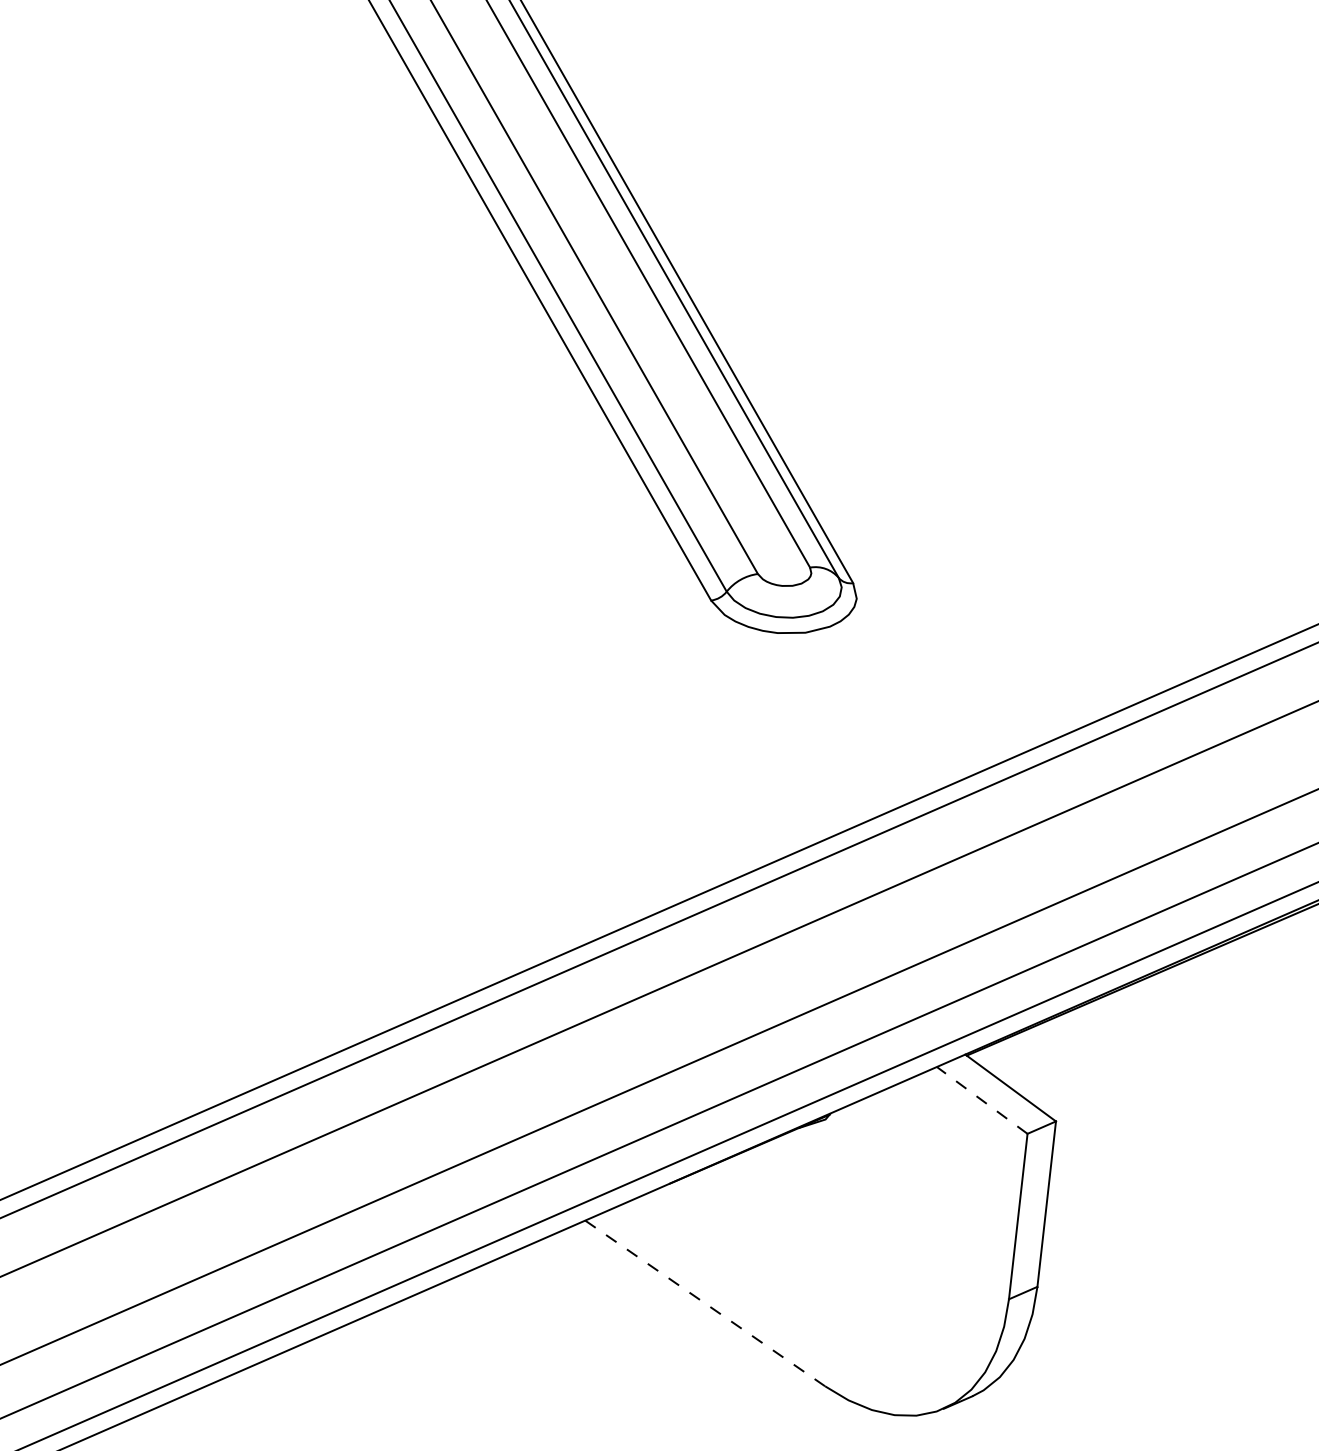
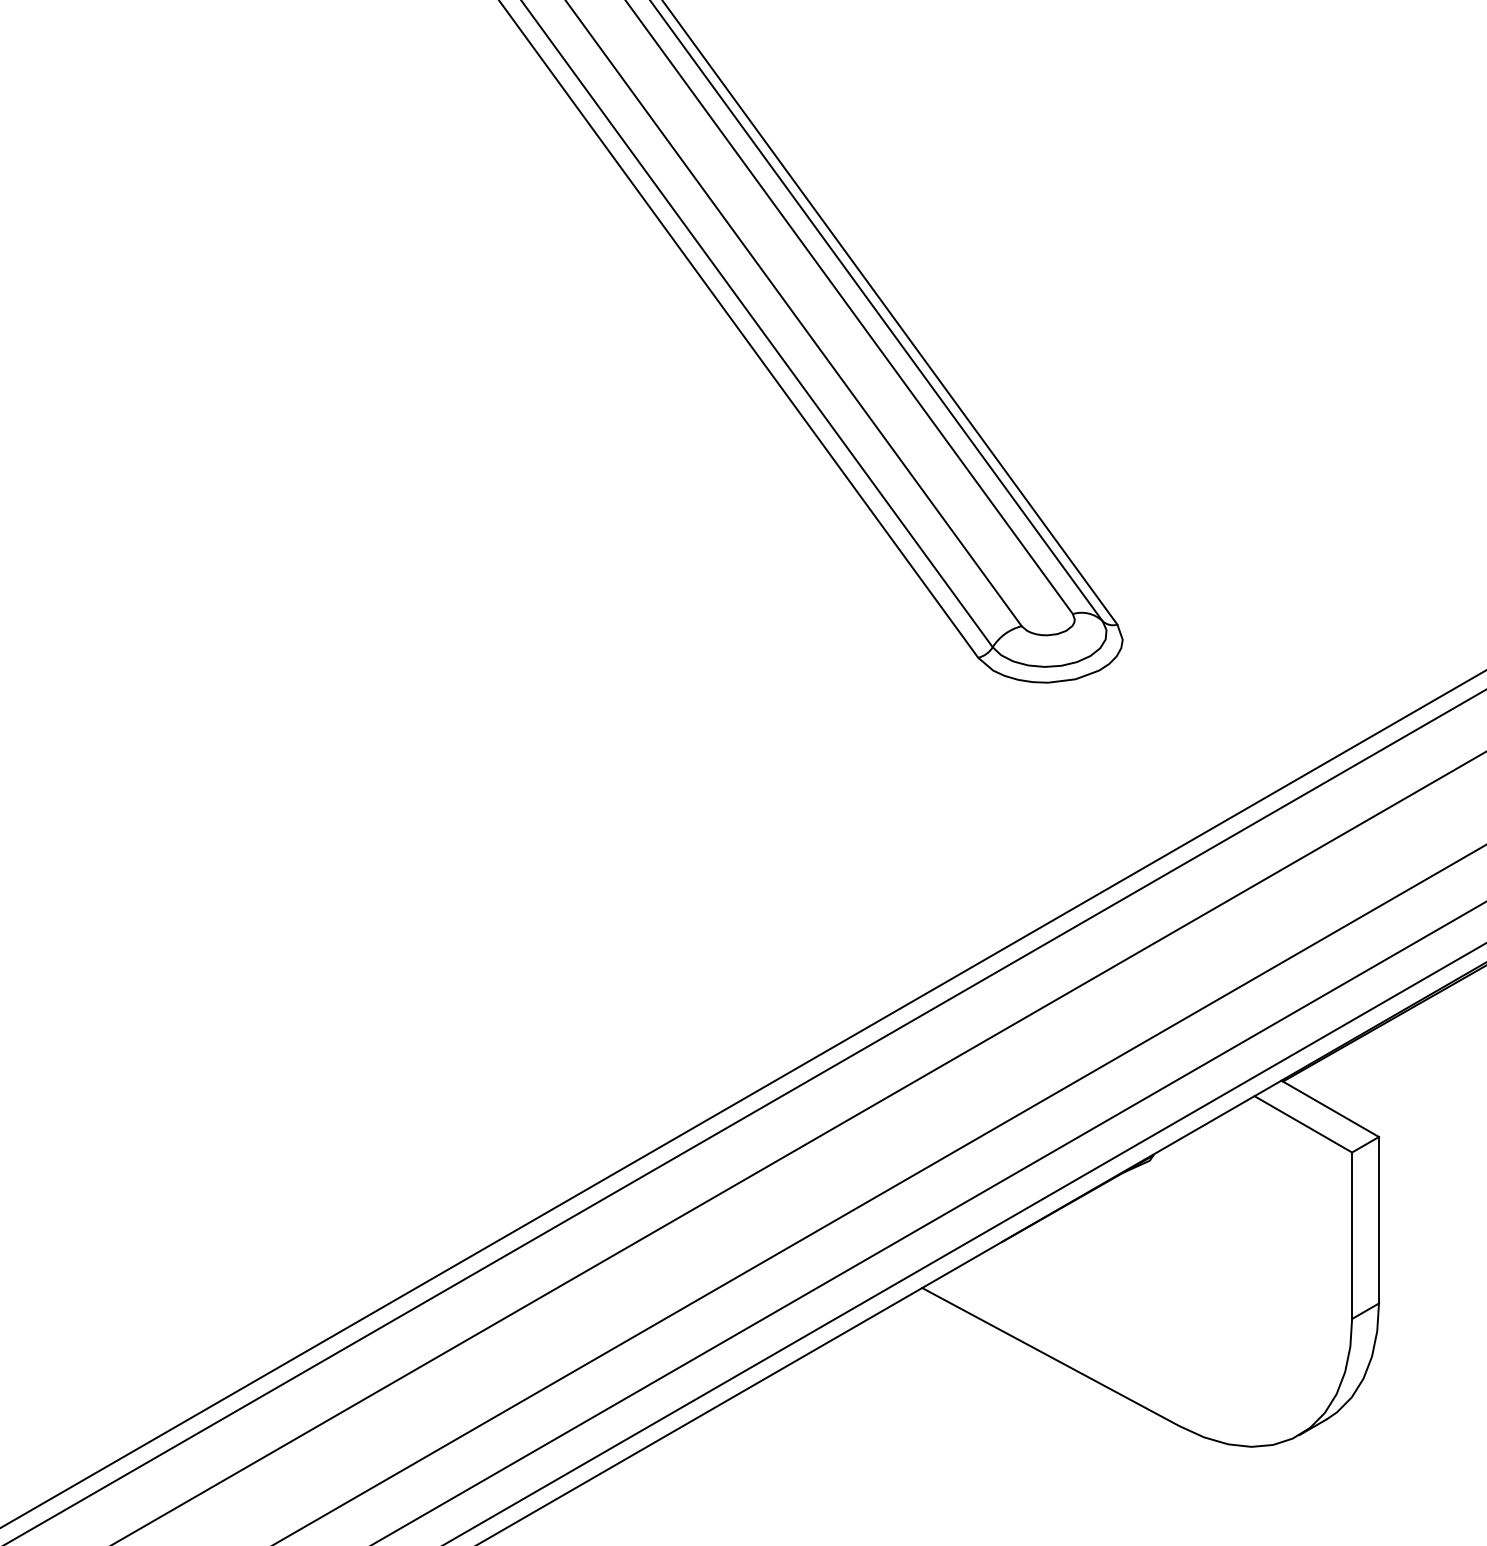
line: (981, 1100) -> (1302, 1124), dashed -> solid
line: (704, 1303) -> (1050, 1357), dashed -> solid

